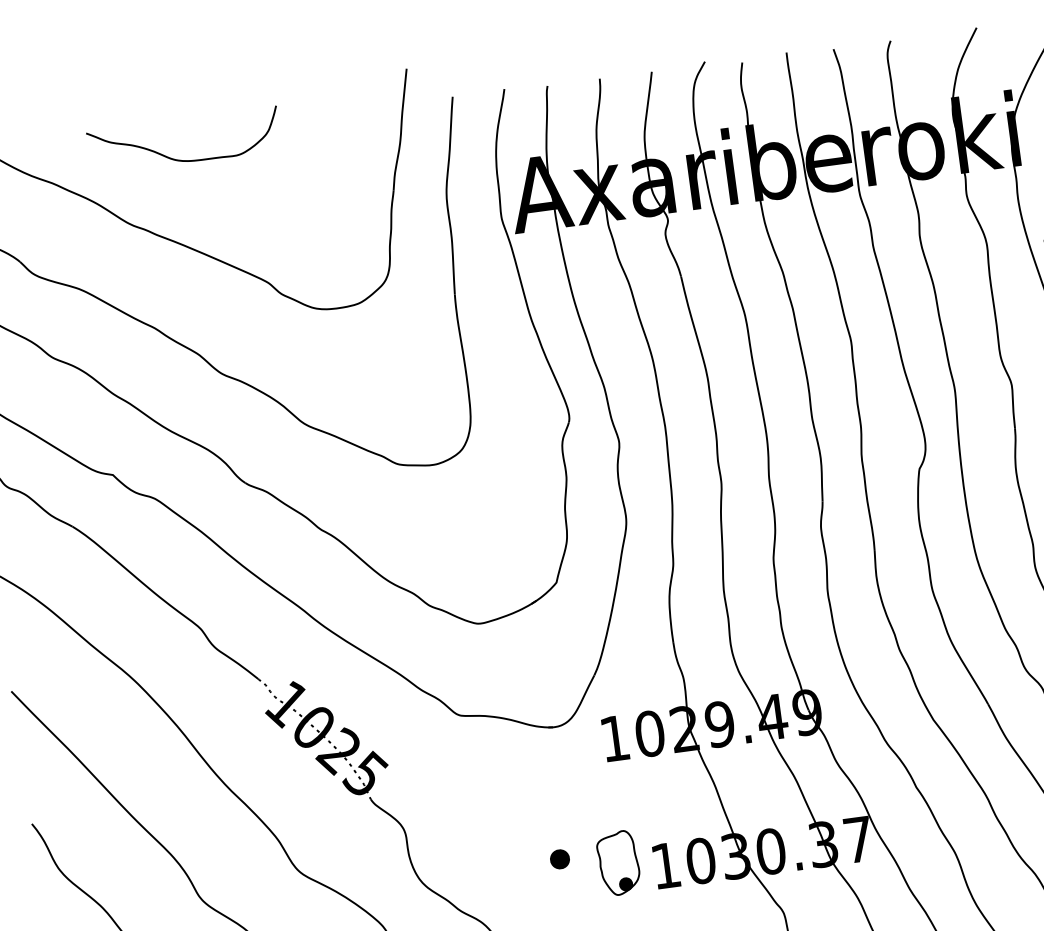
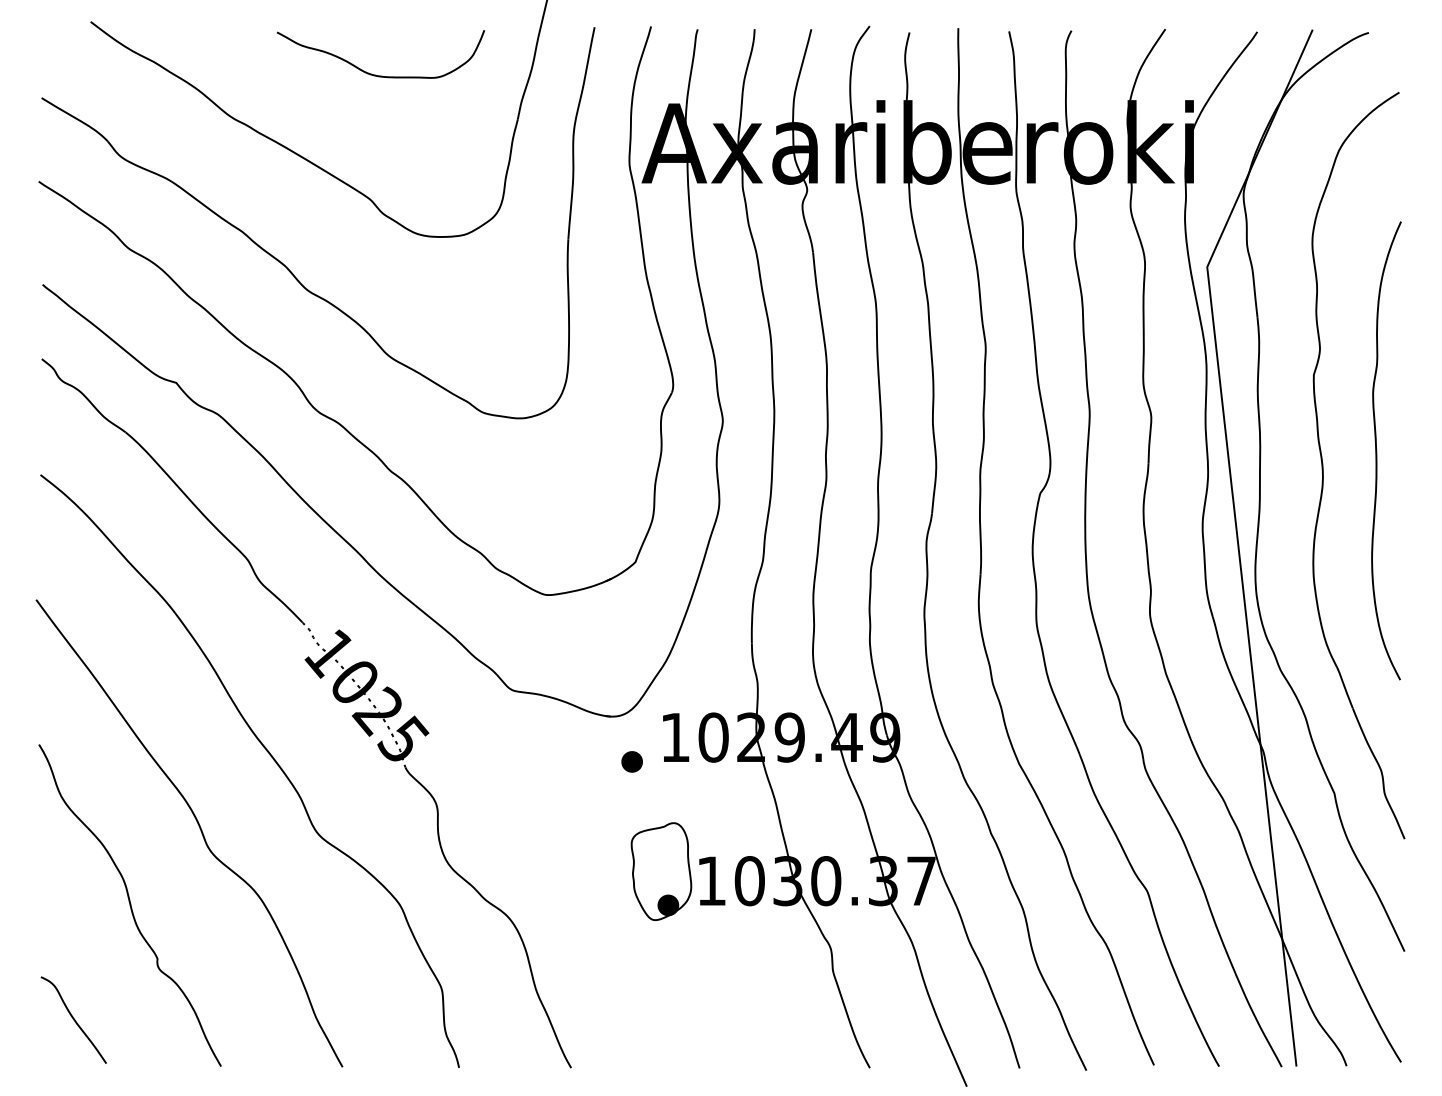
curve: (181, 159) -> (375, 74), moved
part: (559, 859) -> (631, 761), moved
part: (618, 863) -> (661, 871), size x1.43

